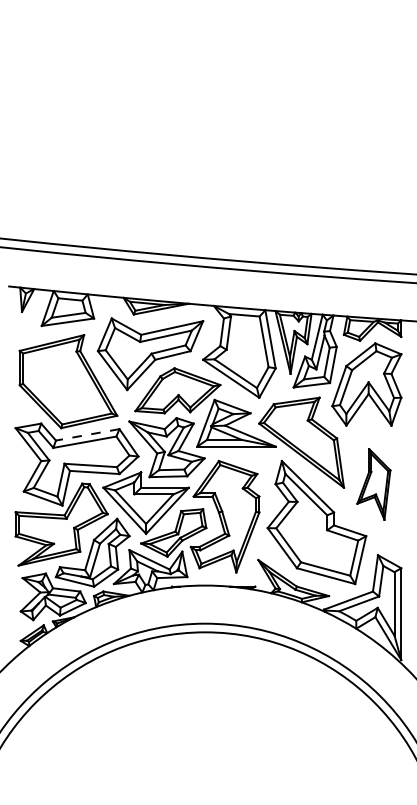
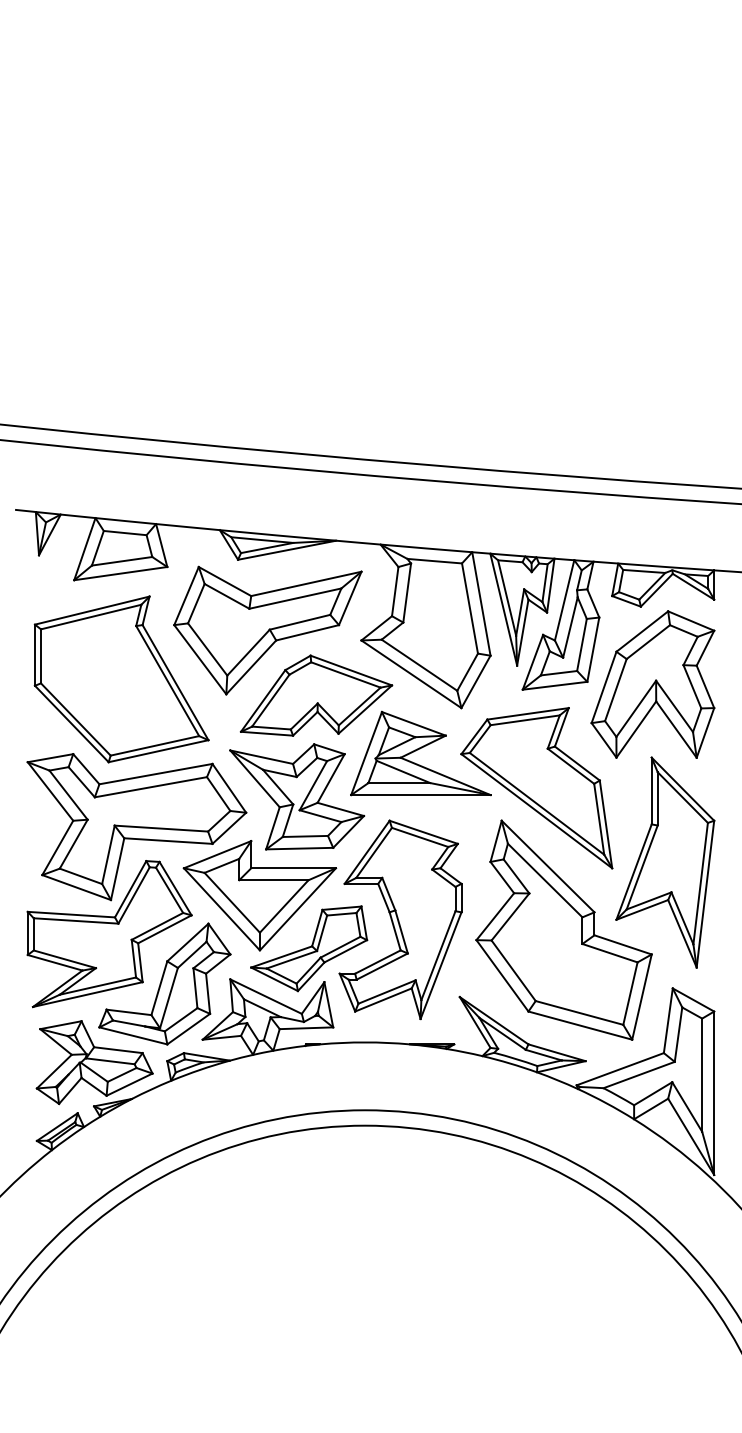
line: (87, 434) -> (155, 773), dashed -> solid
part: (373, 484) -> (664, 862), size x1.67

